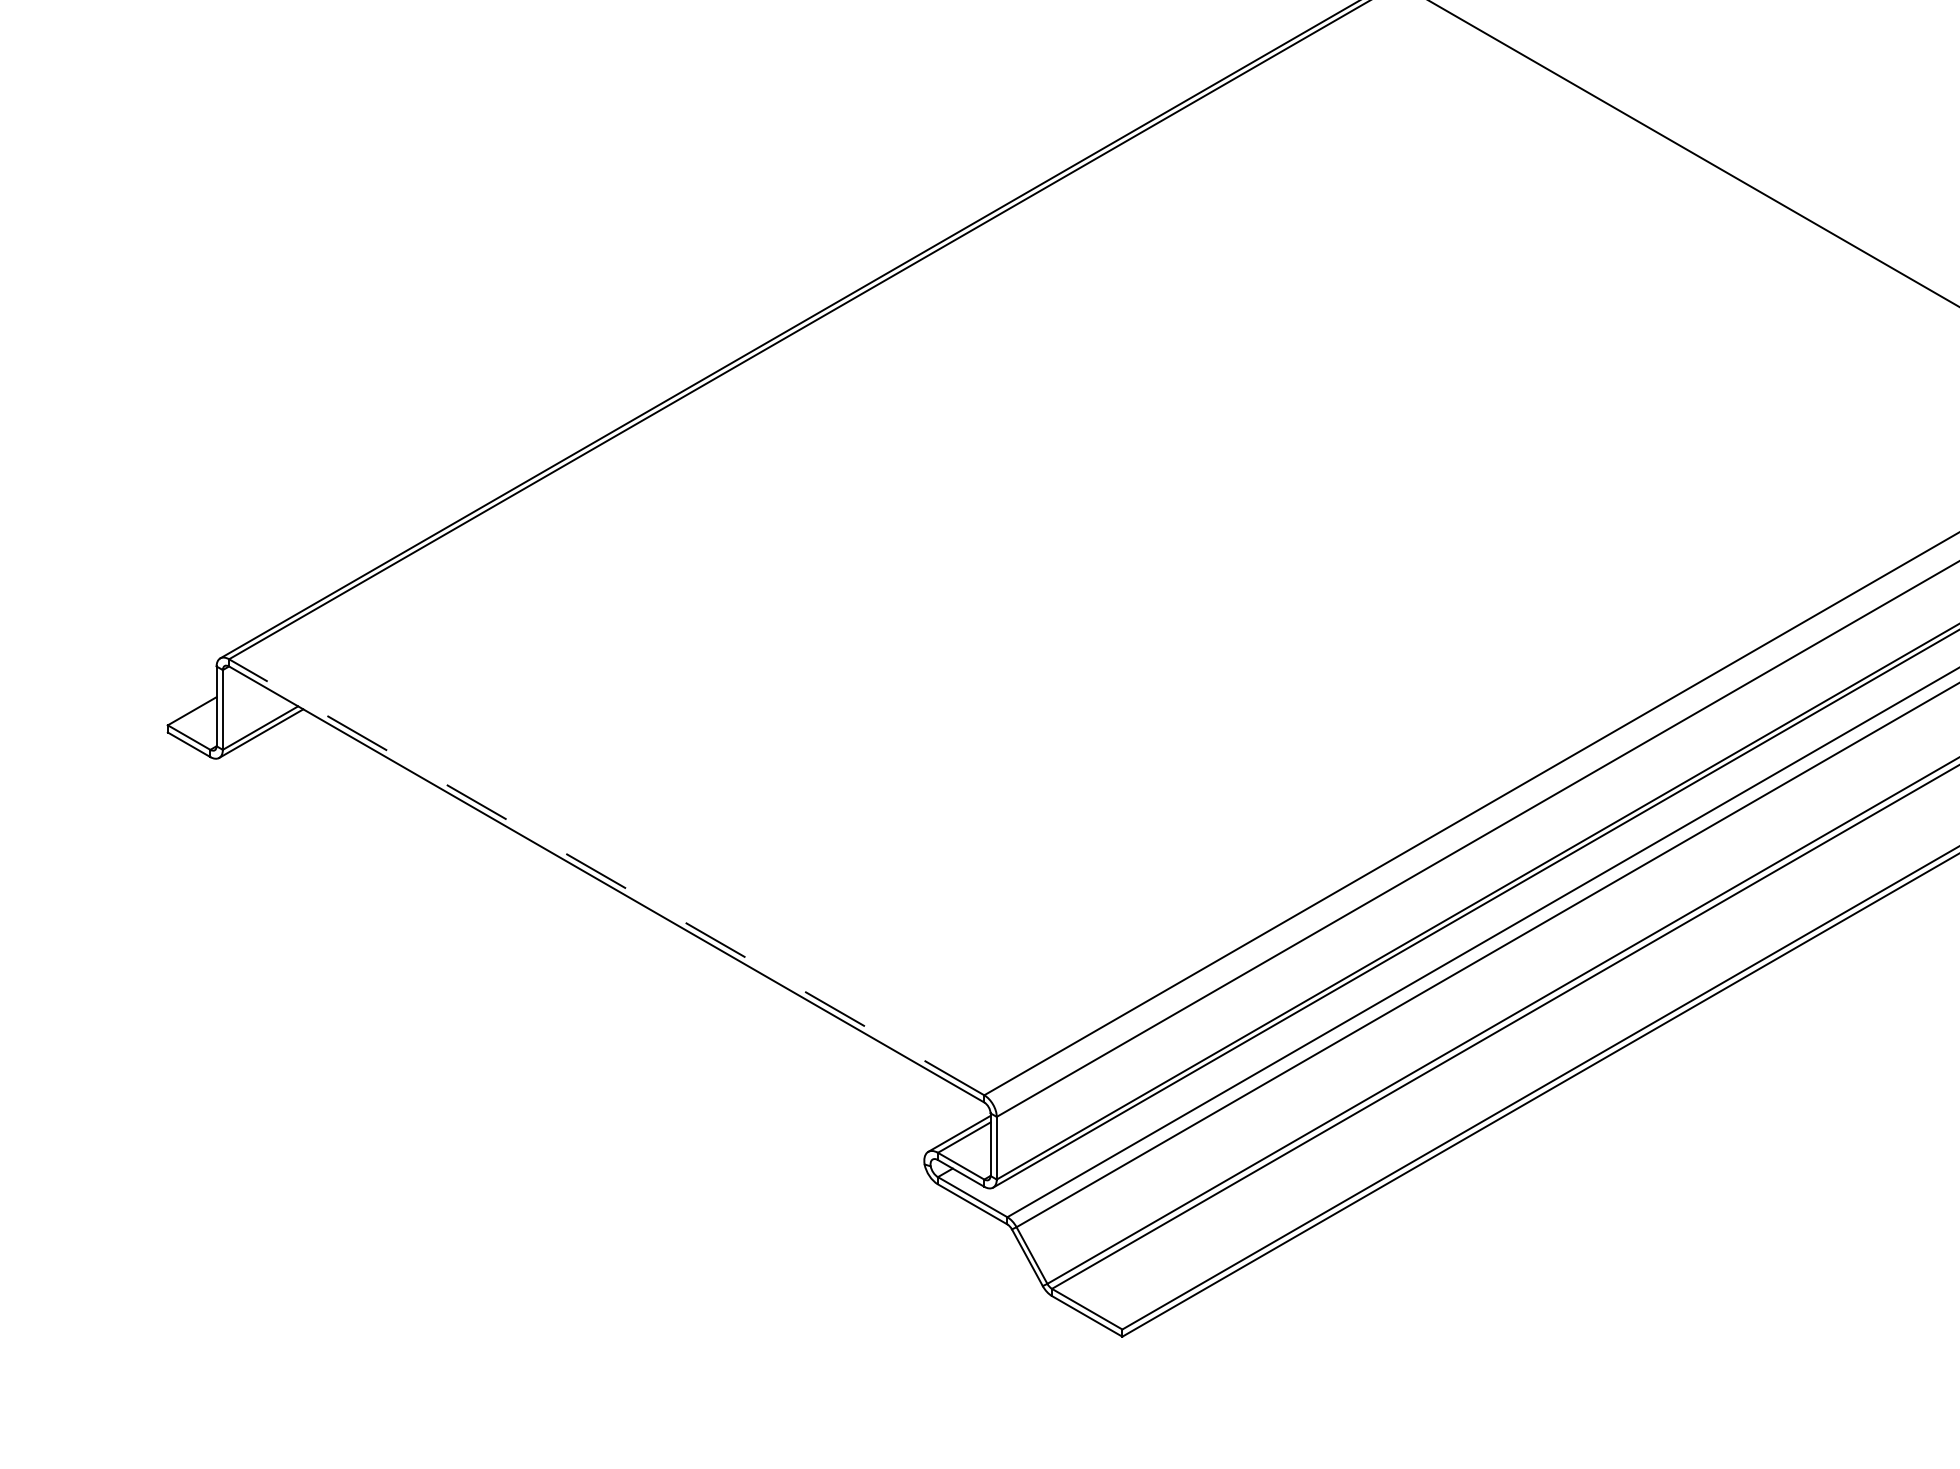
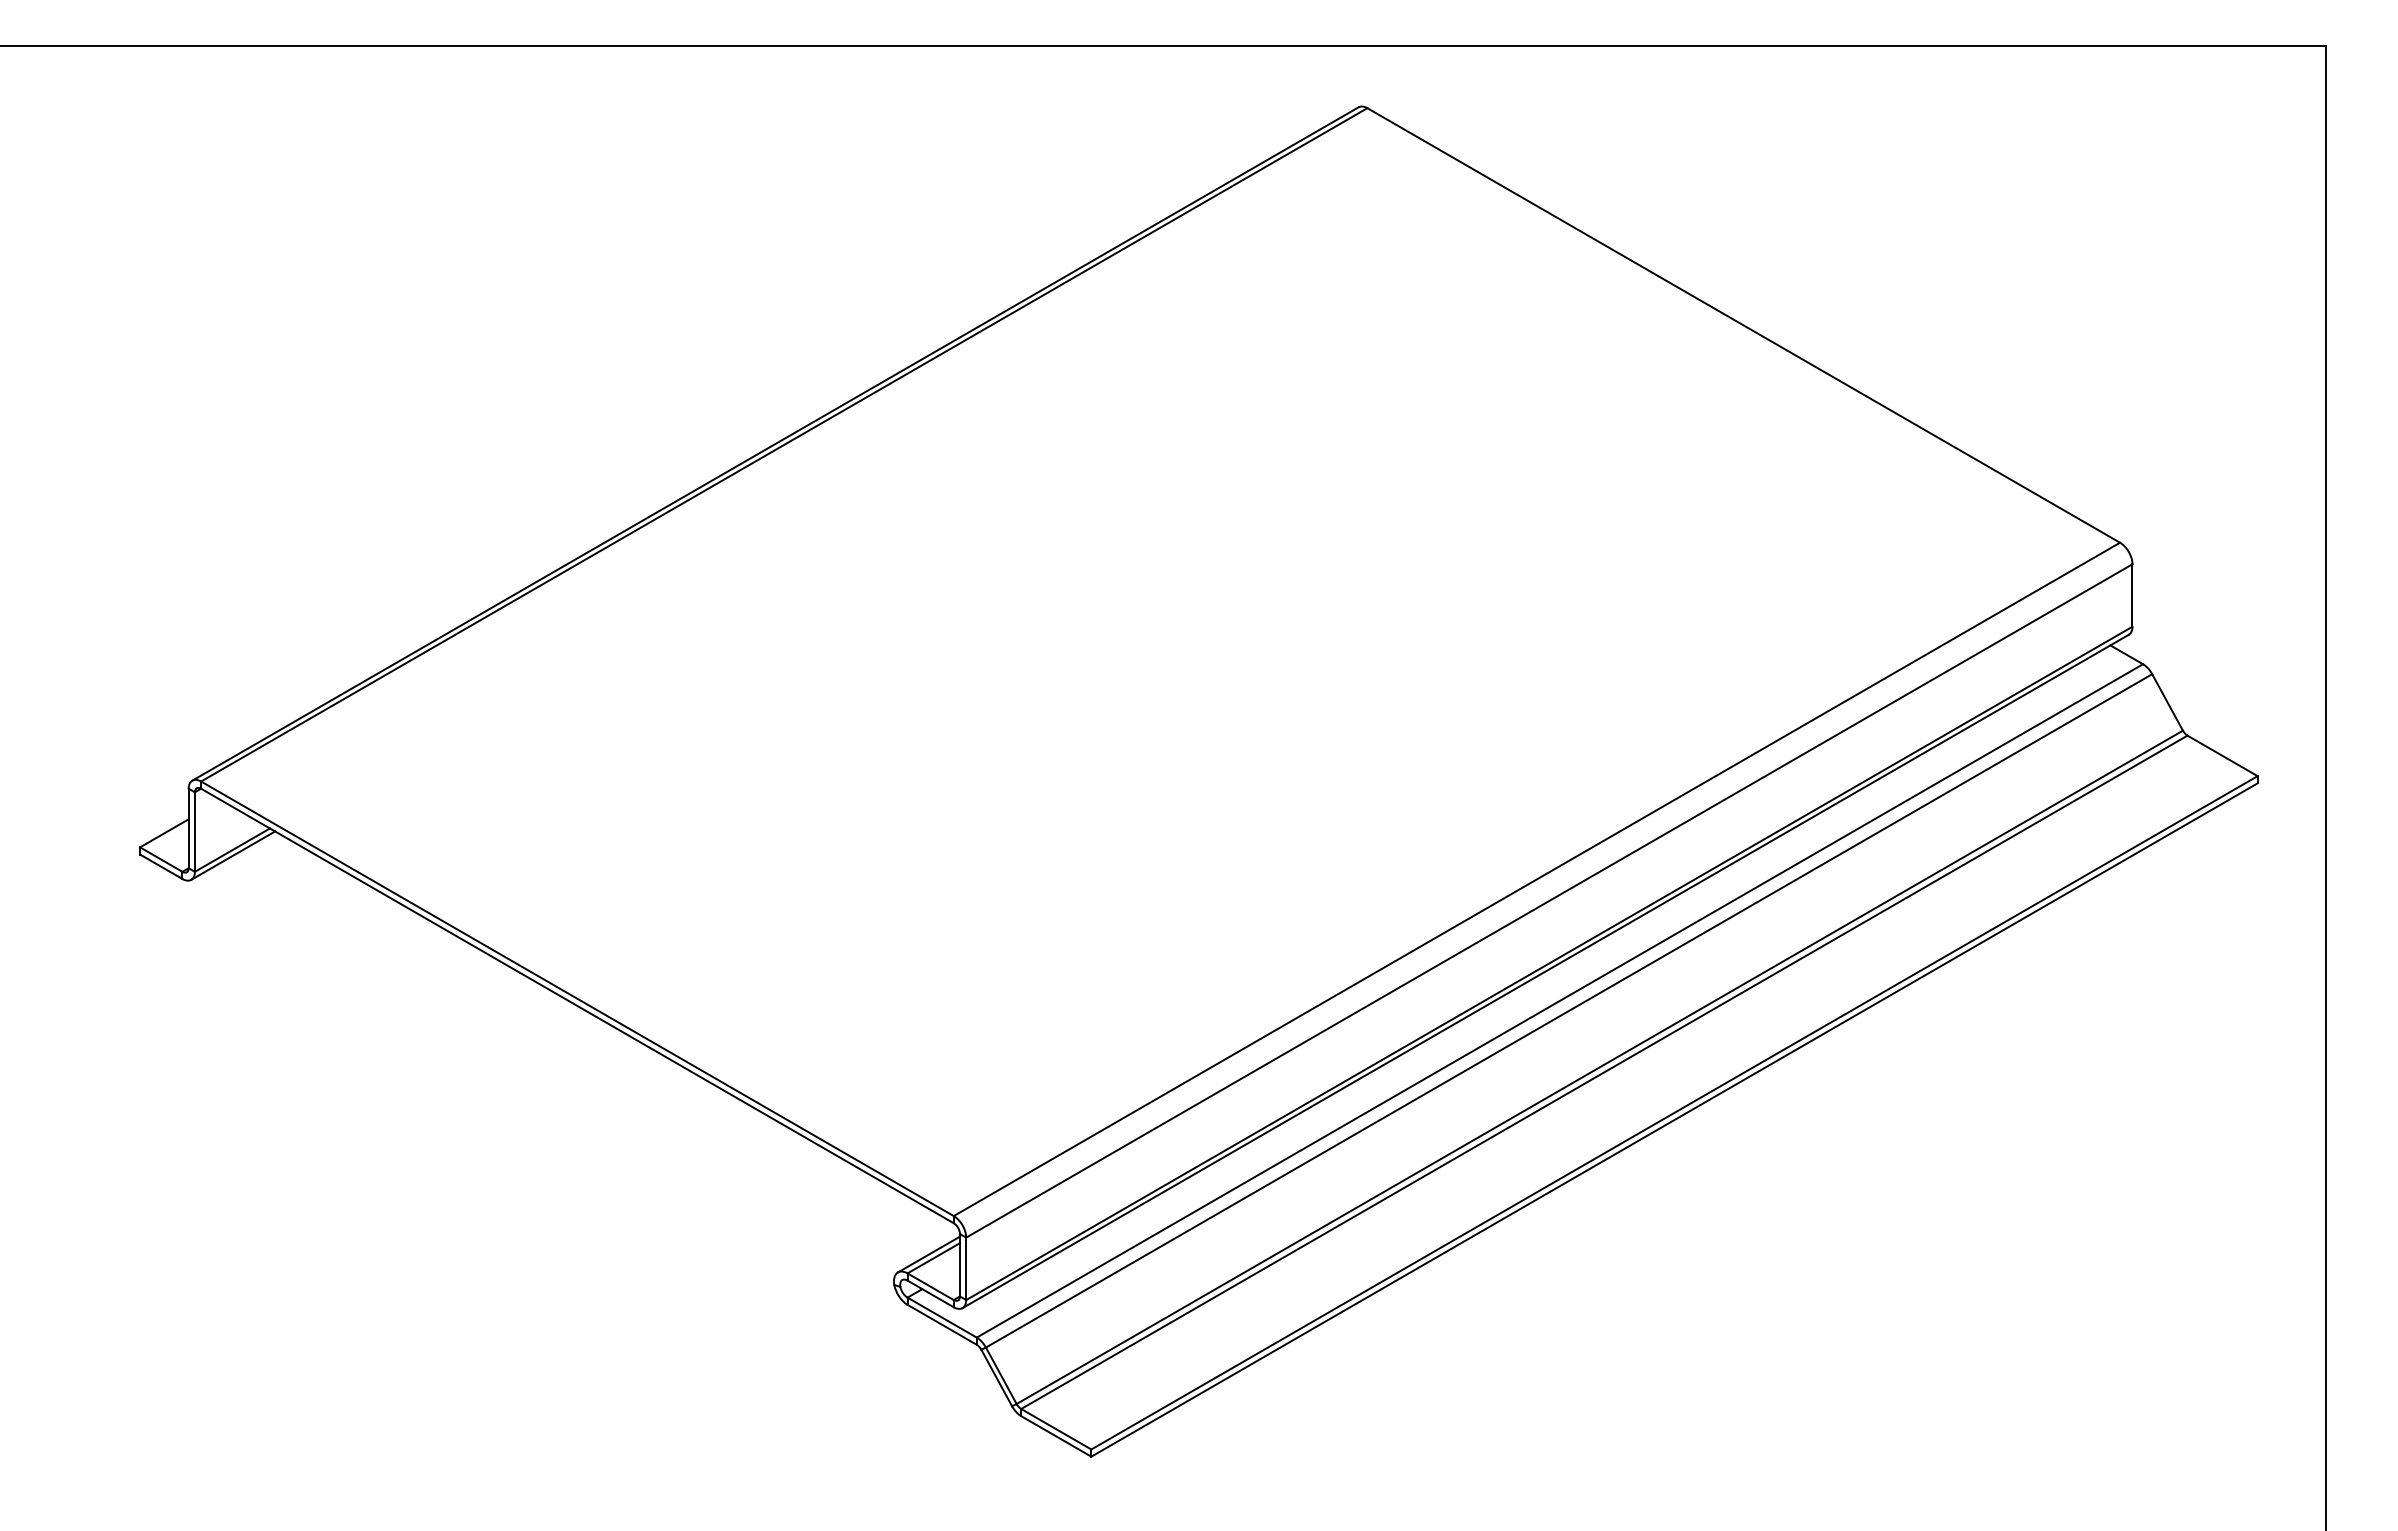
line: (606, 876) -> (577, 998), dashed -> solid

